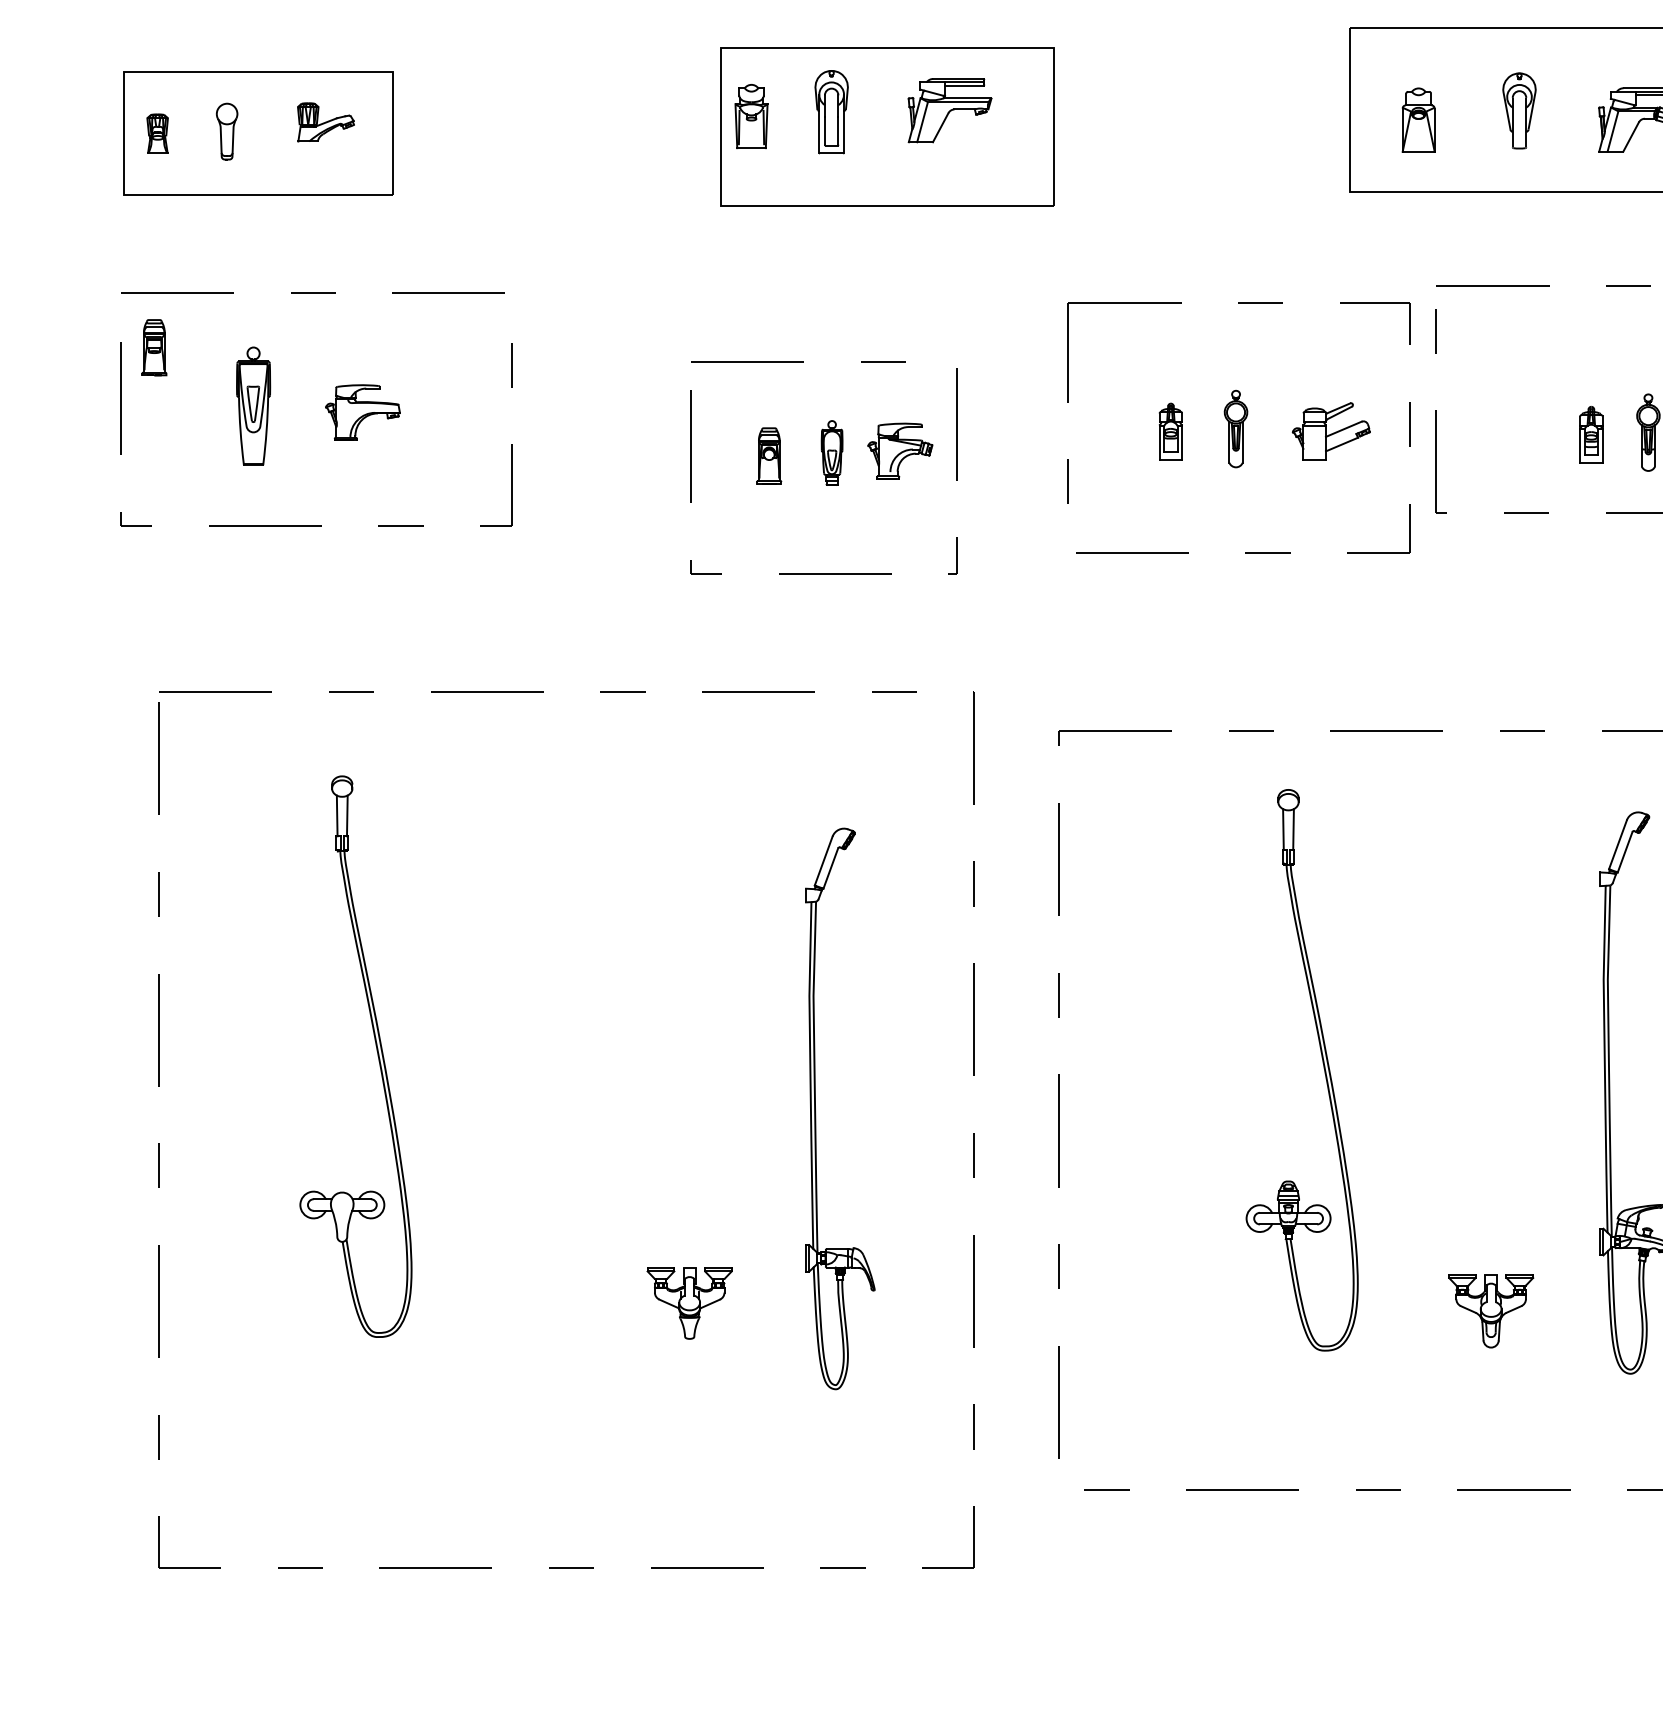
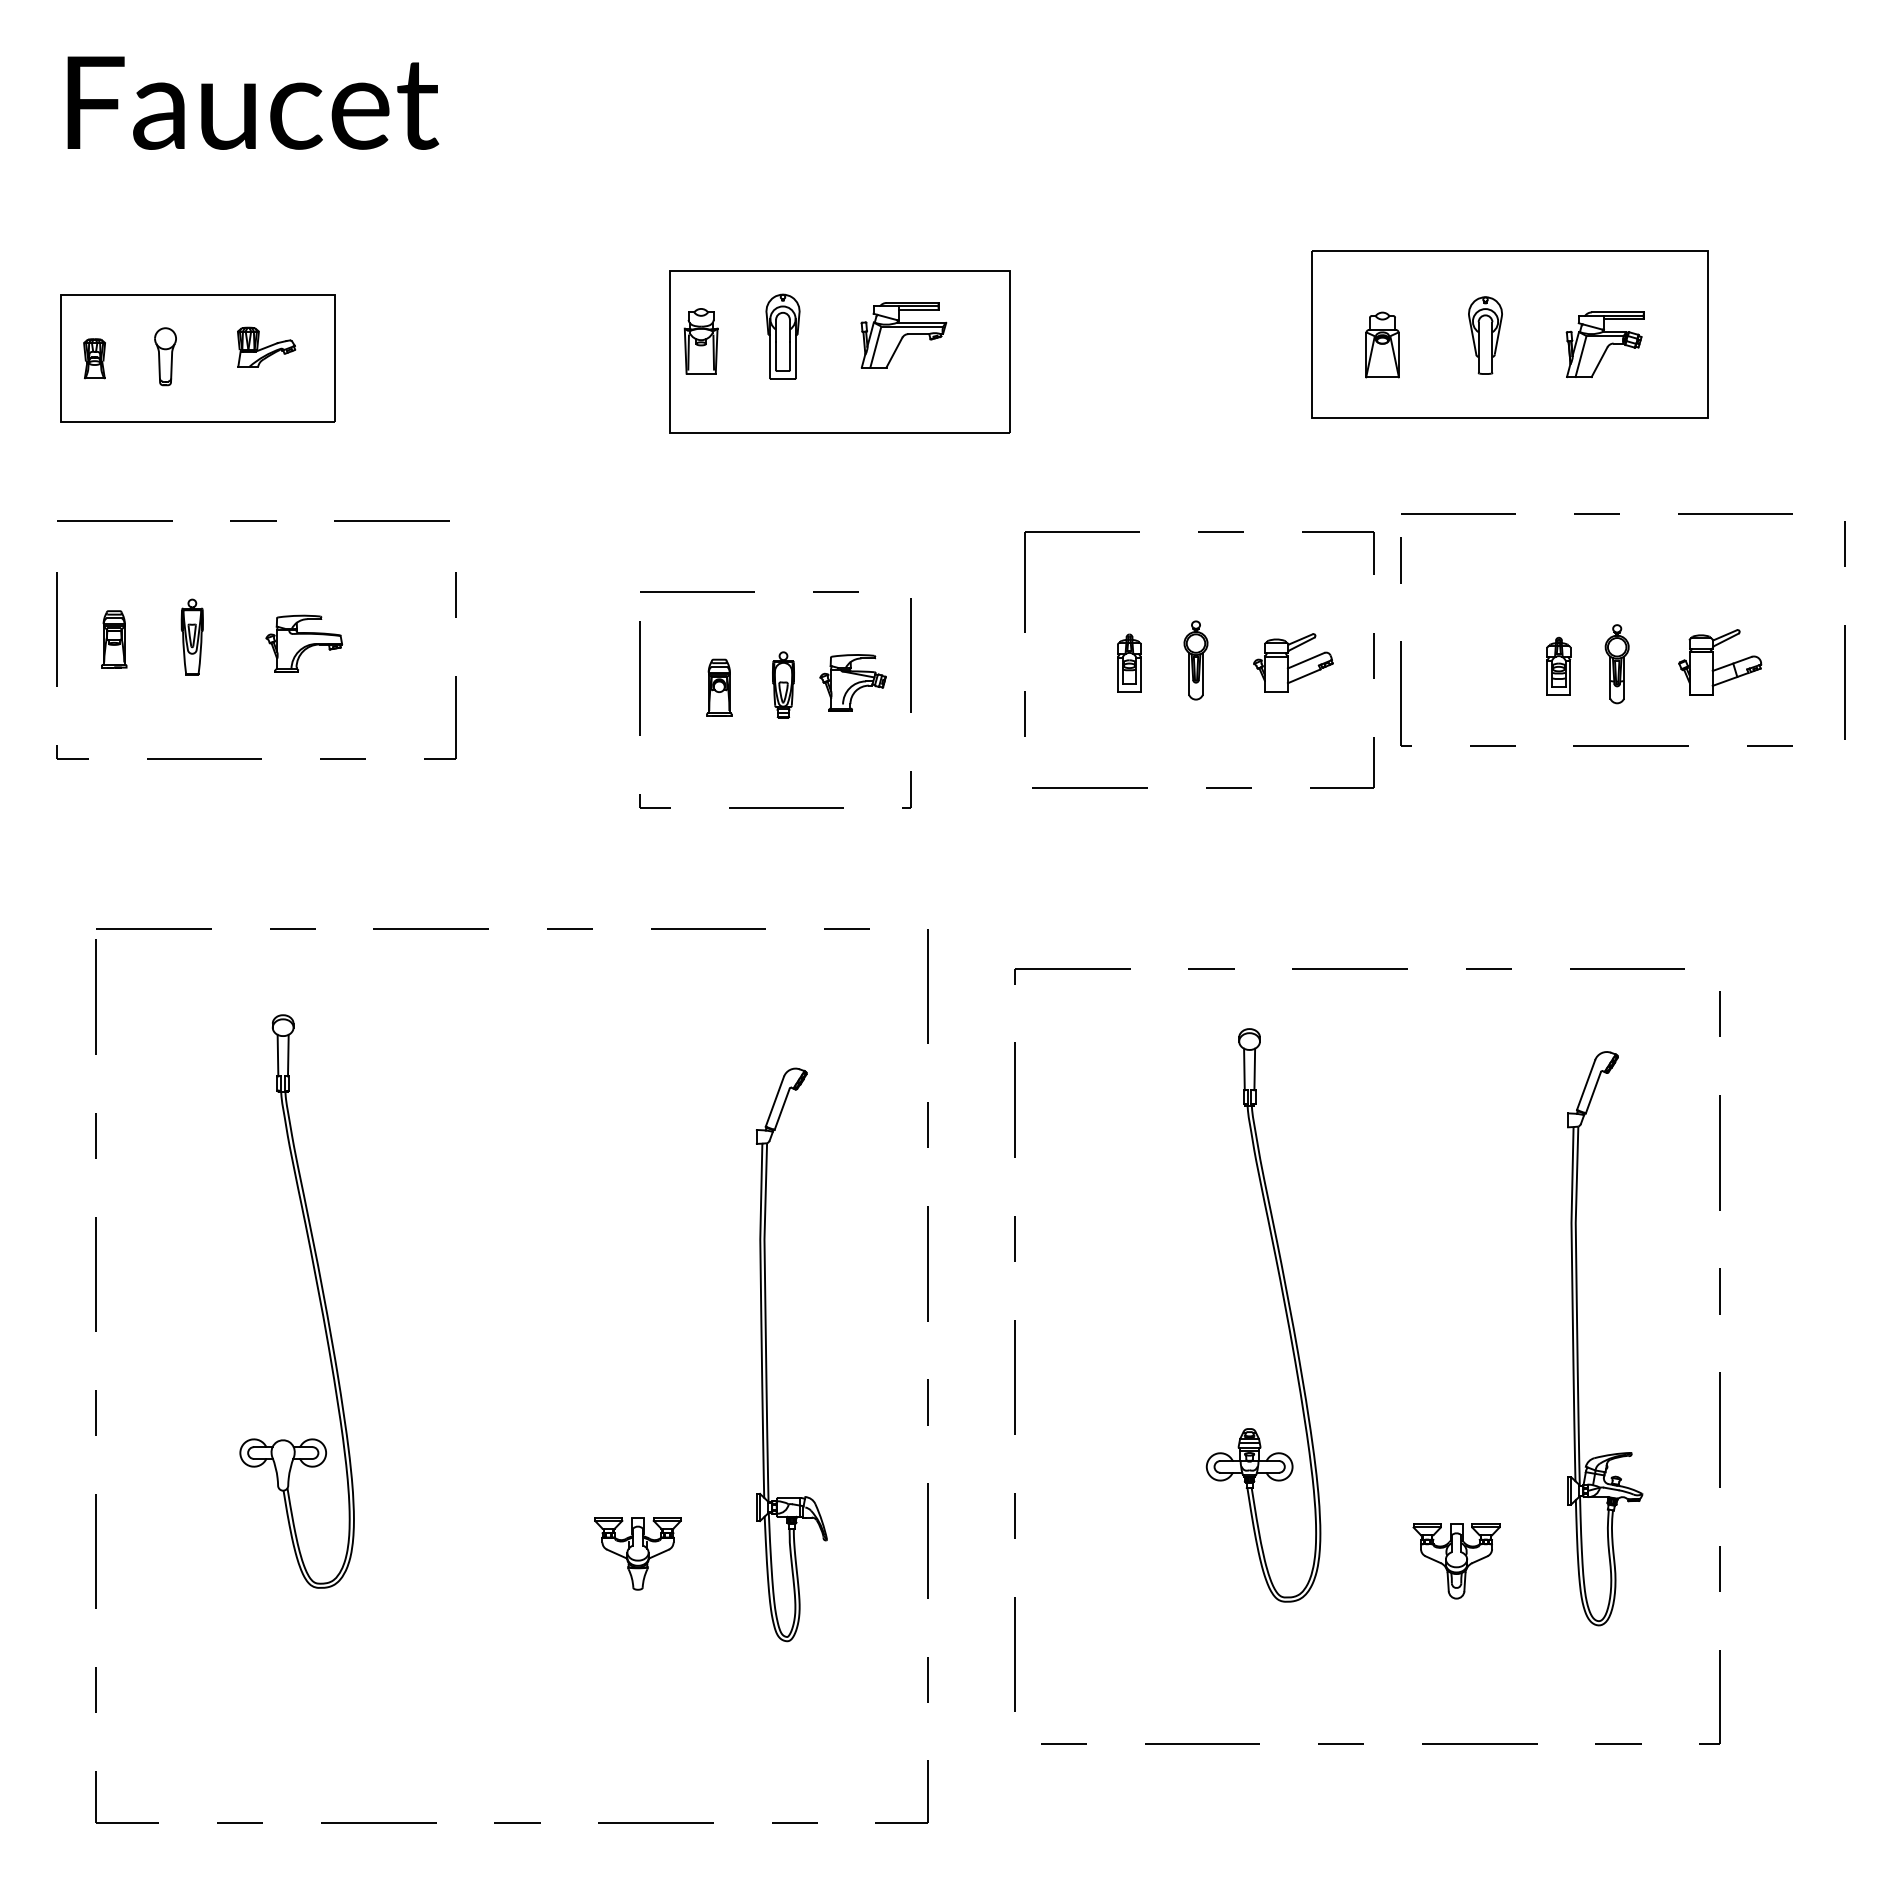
part: (154, 347) -> (114, 639), moved
part: (252, 405) -> (191, 636), size x0.62

